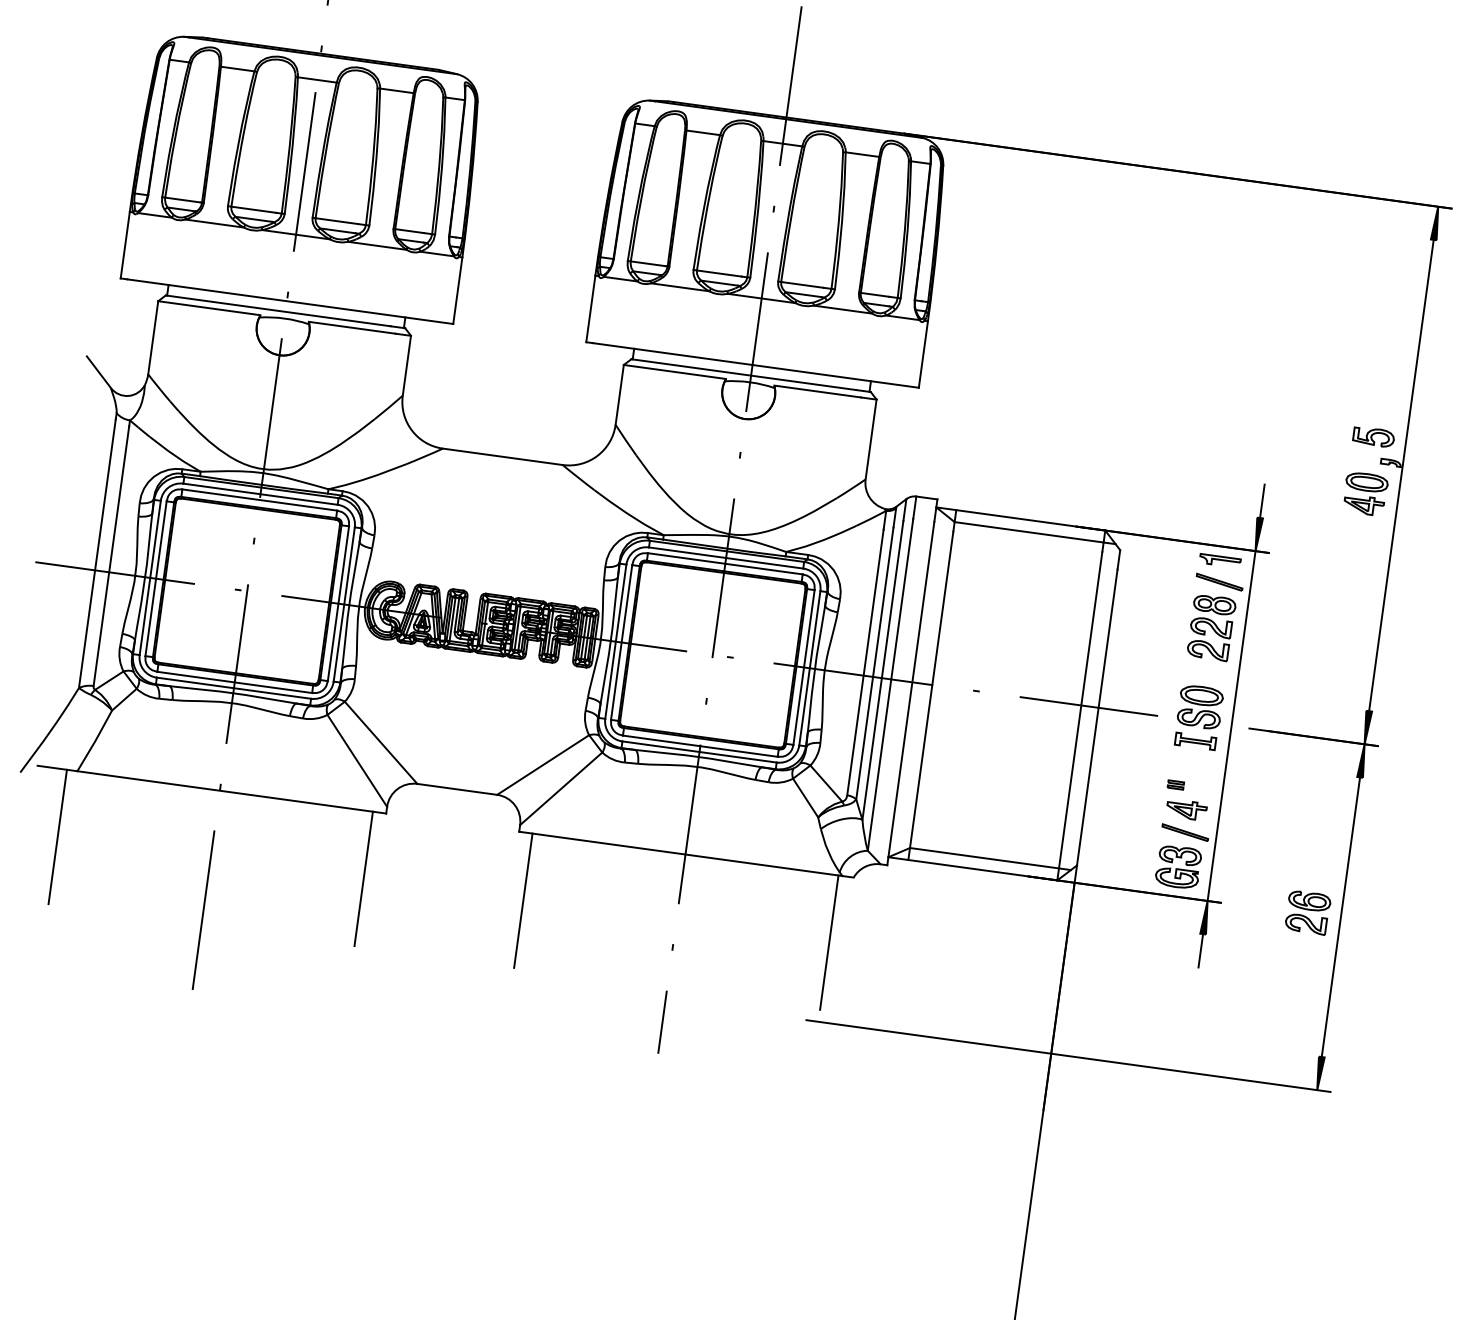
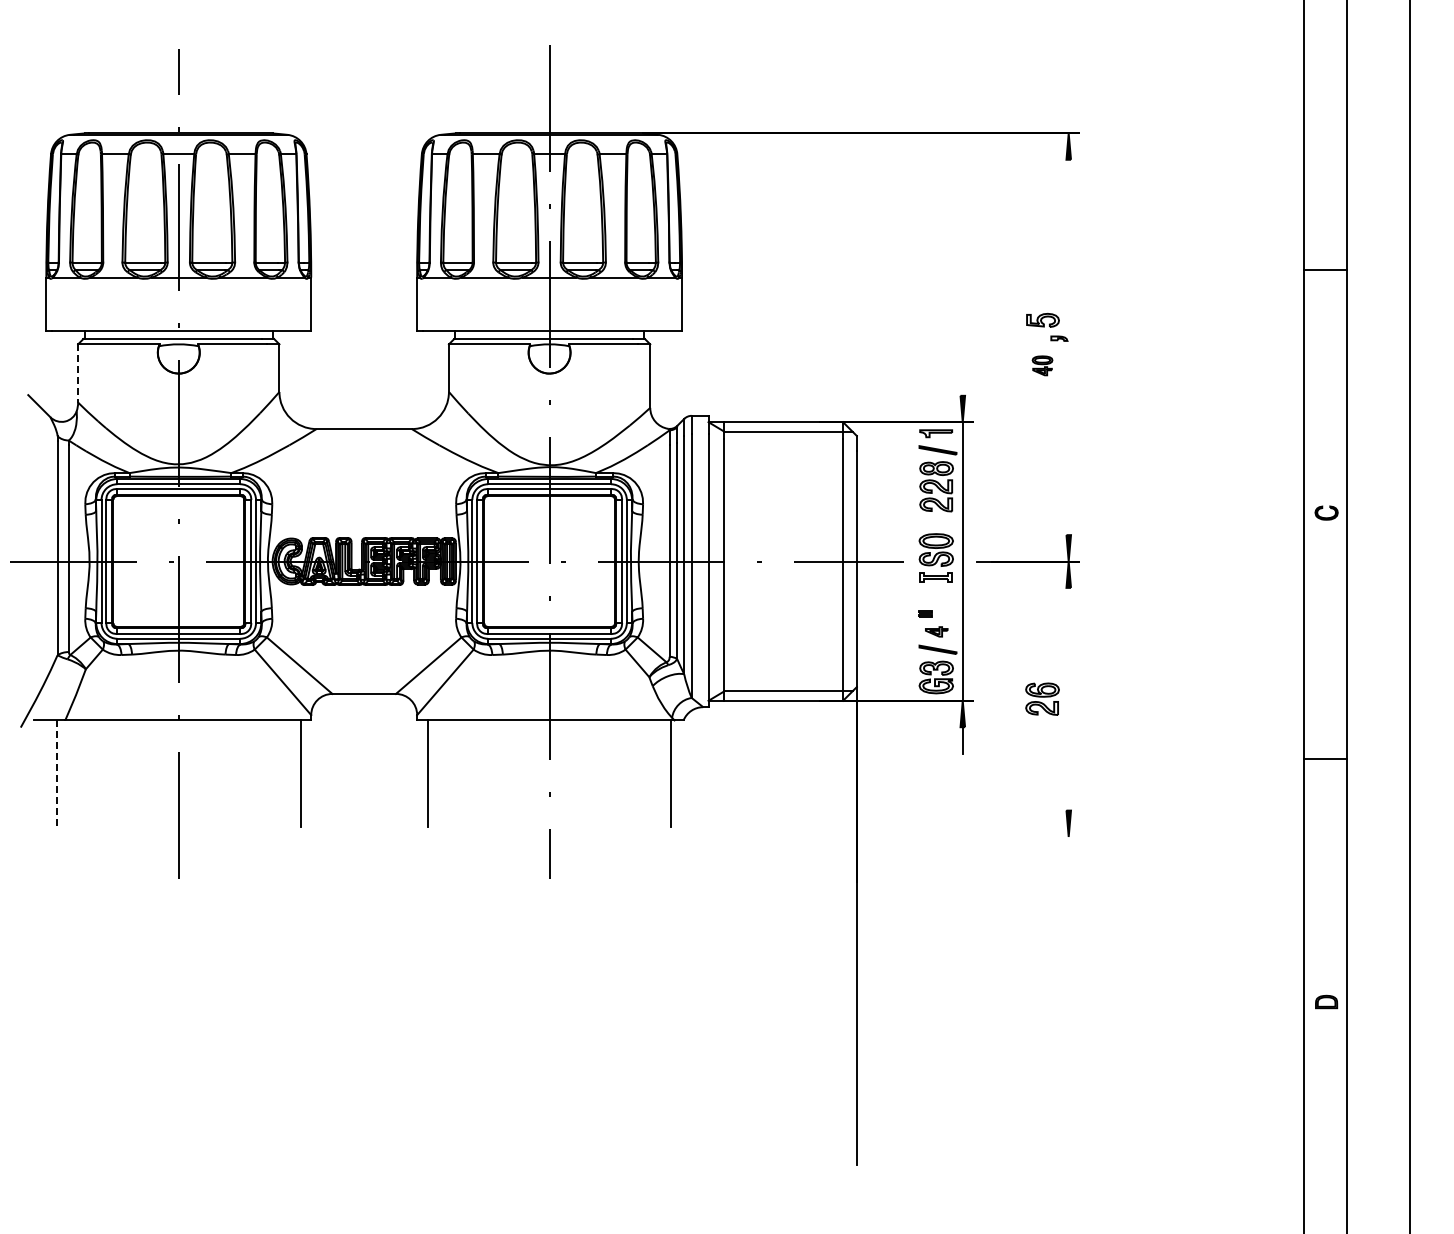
line: (153, 337) -> (78, 373), solid -> dashed
line: (1401, 475) -> (1068, 347), removed
part: (1365, 493) -> (1042, 365), size x0.6
line: (1262, 501) -> (962, 382), removed
part: (1186, 809) -> (936, 631), size x0.7
line: (57, 836) -> (56, 773), solid -> dashed
line: (1340, 916) -> (1068, 698), removed
line: (1068, 1055) -> (870, 836), removed

